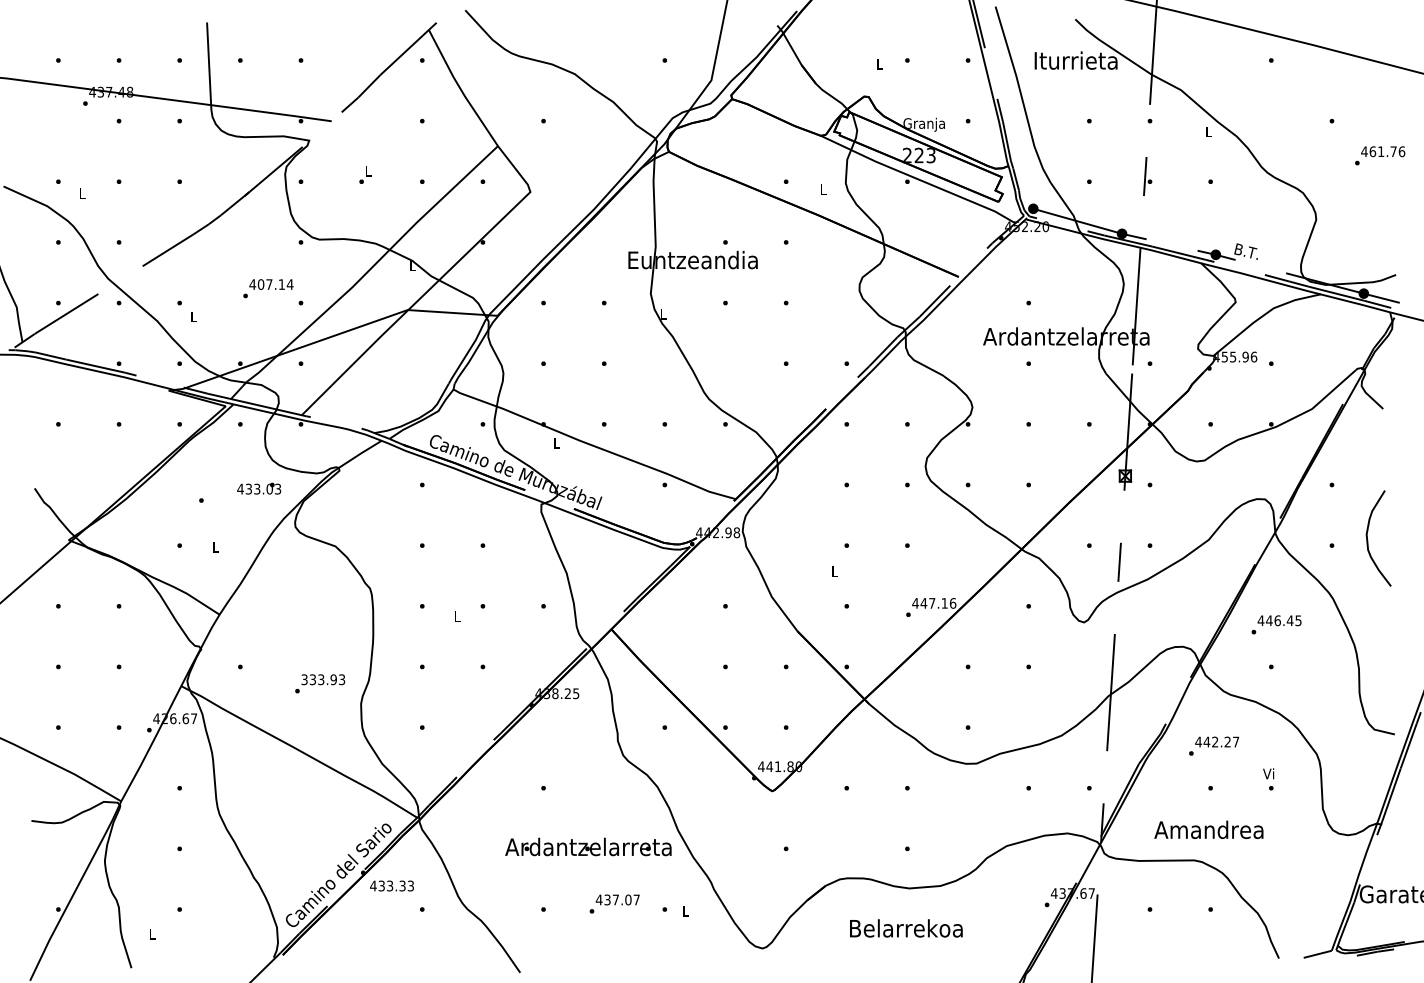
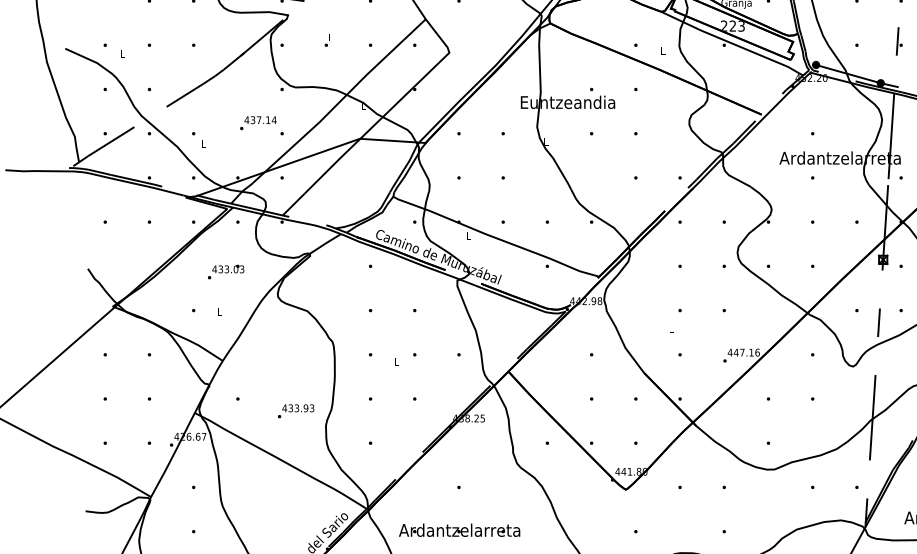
text: (260, 284) -> (252, 120), 407.14 -> 437.14
text: (259, 488) -> (228, 268), moved
text: (304, 679) -> (284, 408), 333.93 -> 433.93
text: (588, 846) -> (459, 529), moved

